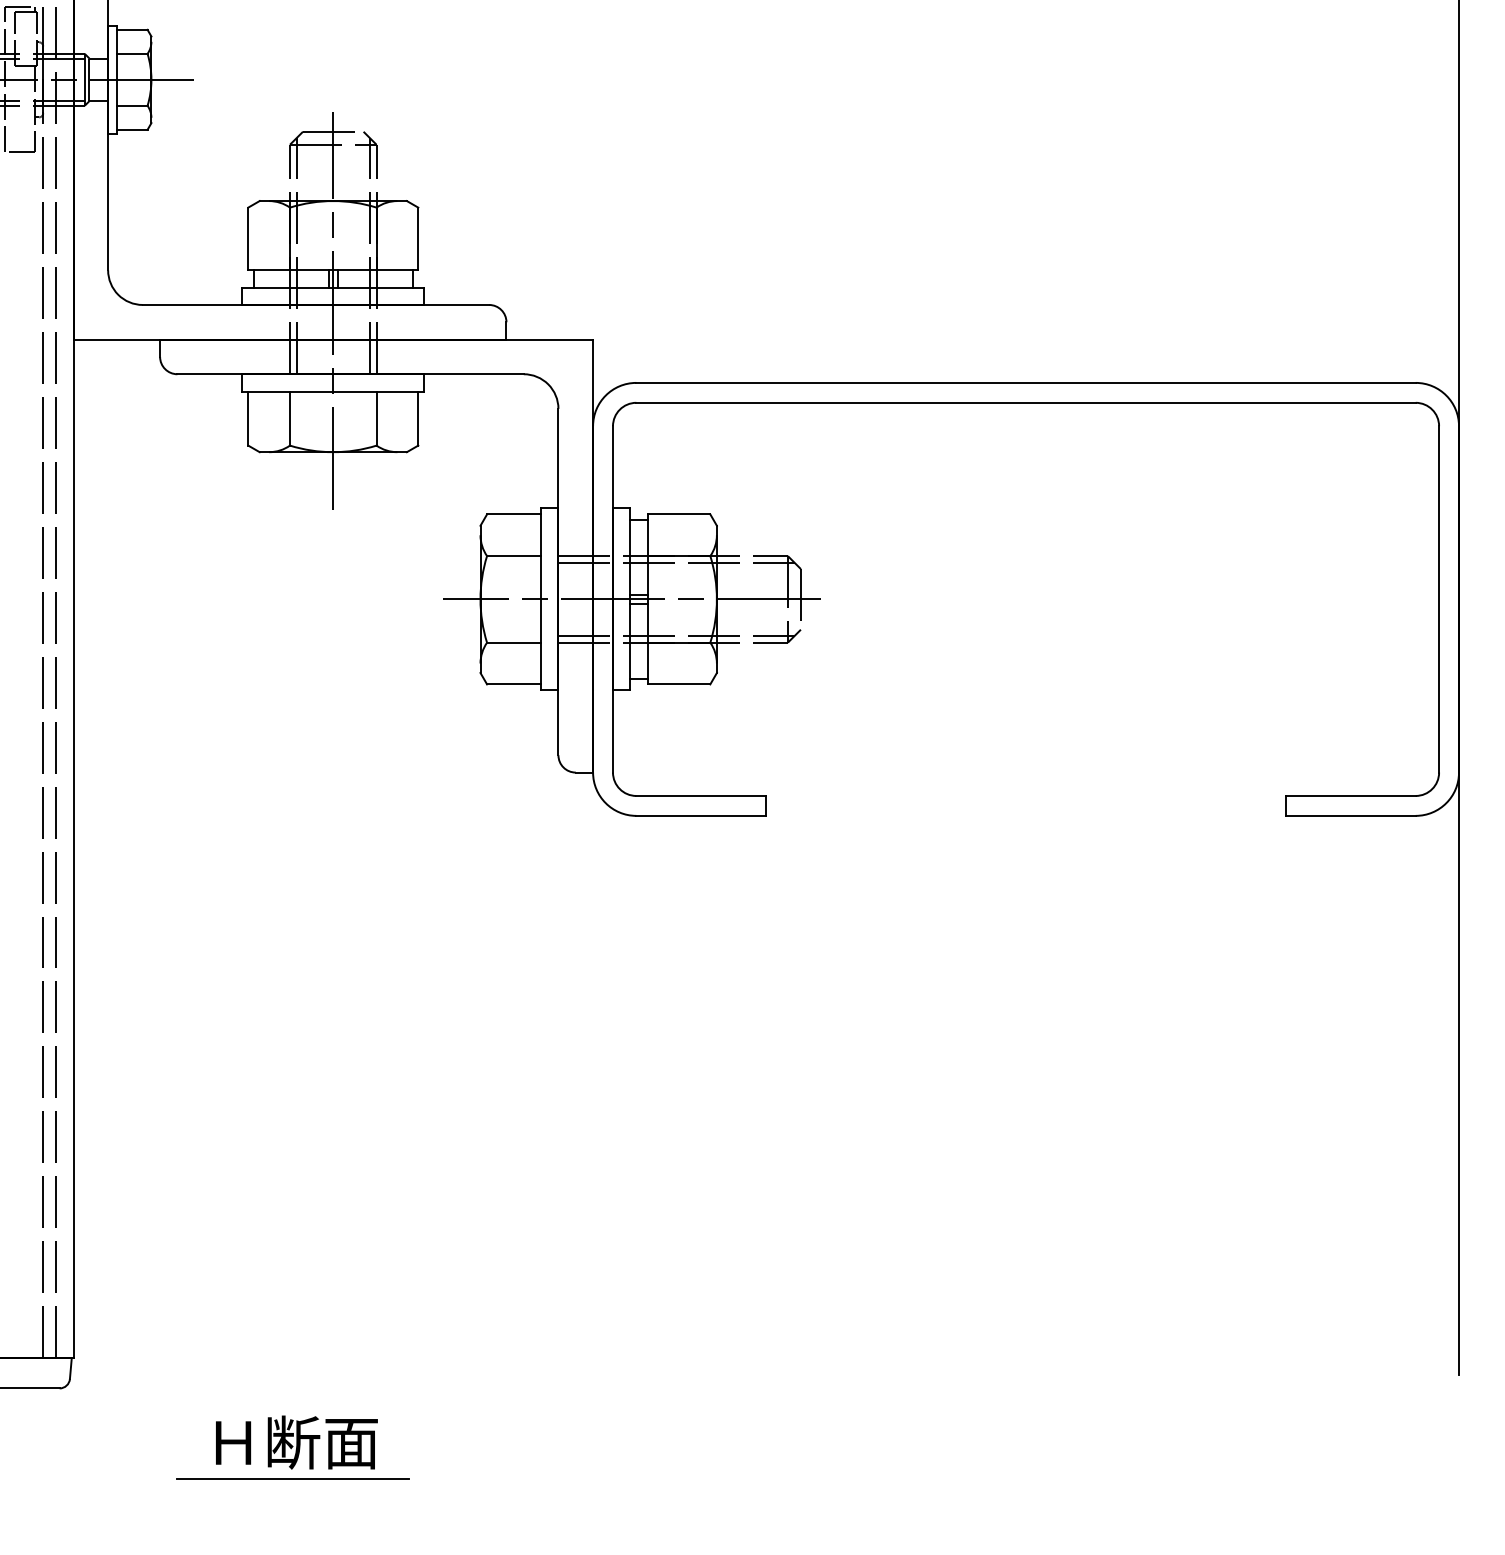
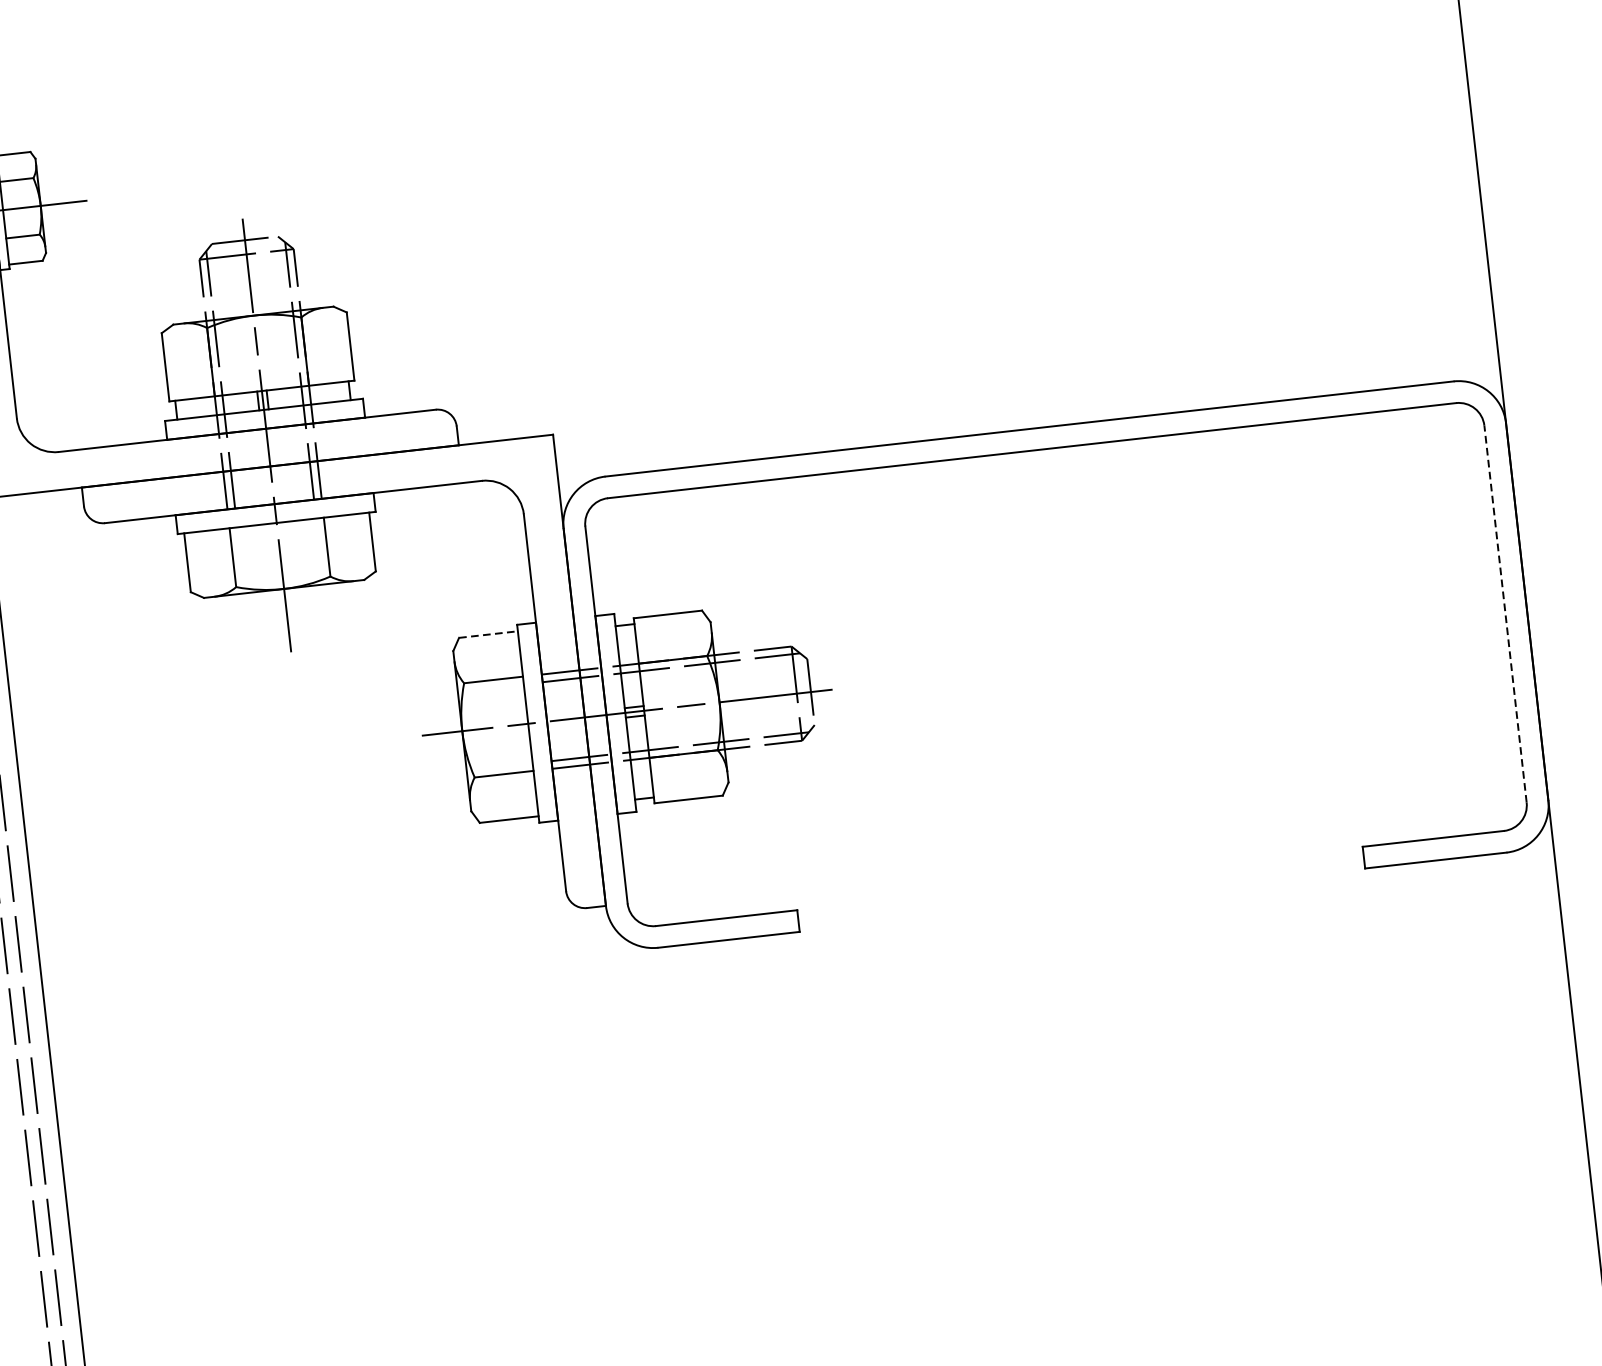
line: (514, 514) -> (488, 634), solid -> dashed
line: (1439, 598) -> (1505, 613), solid -> dashed

